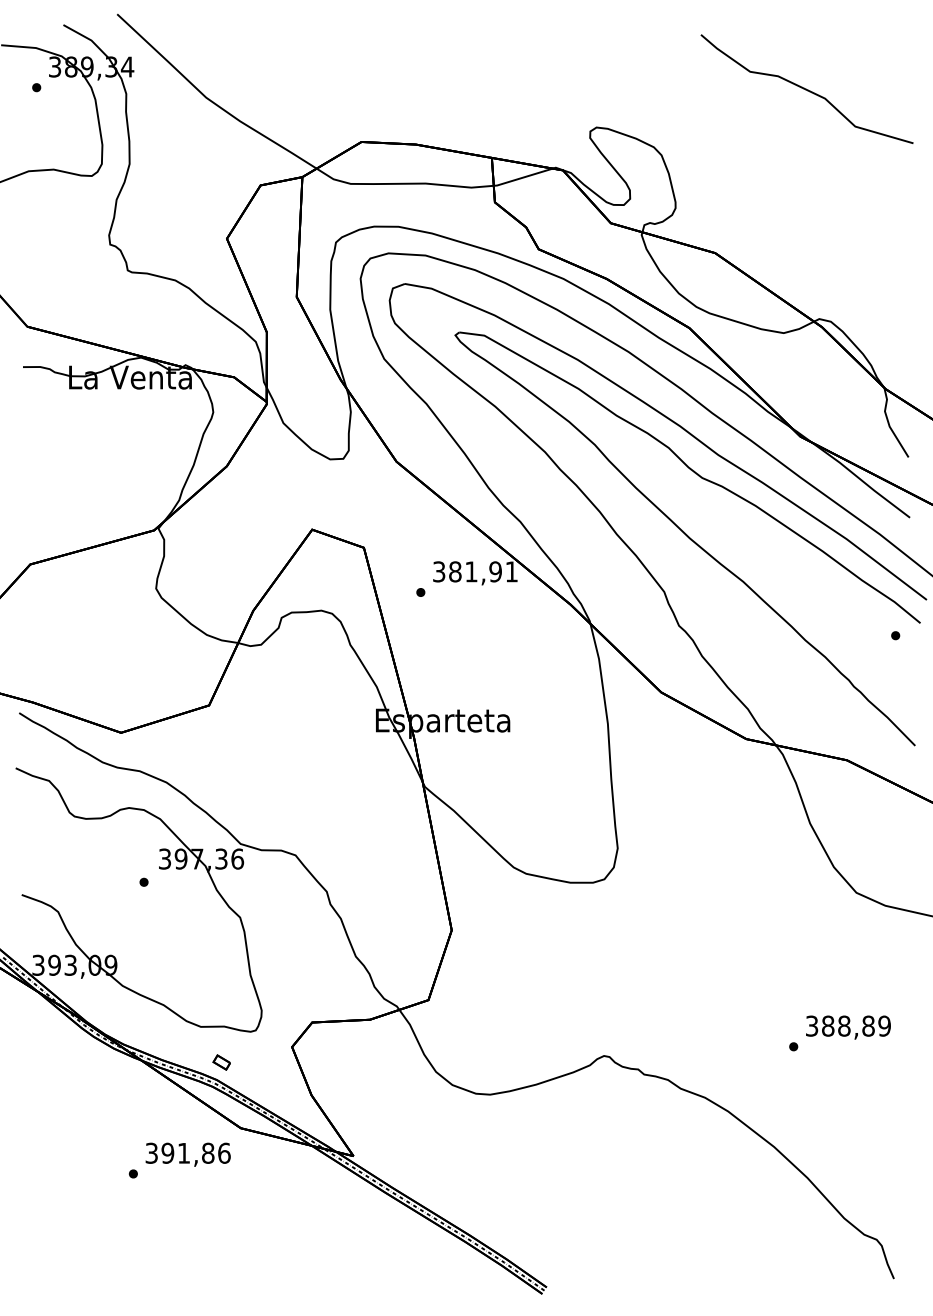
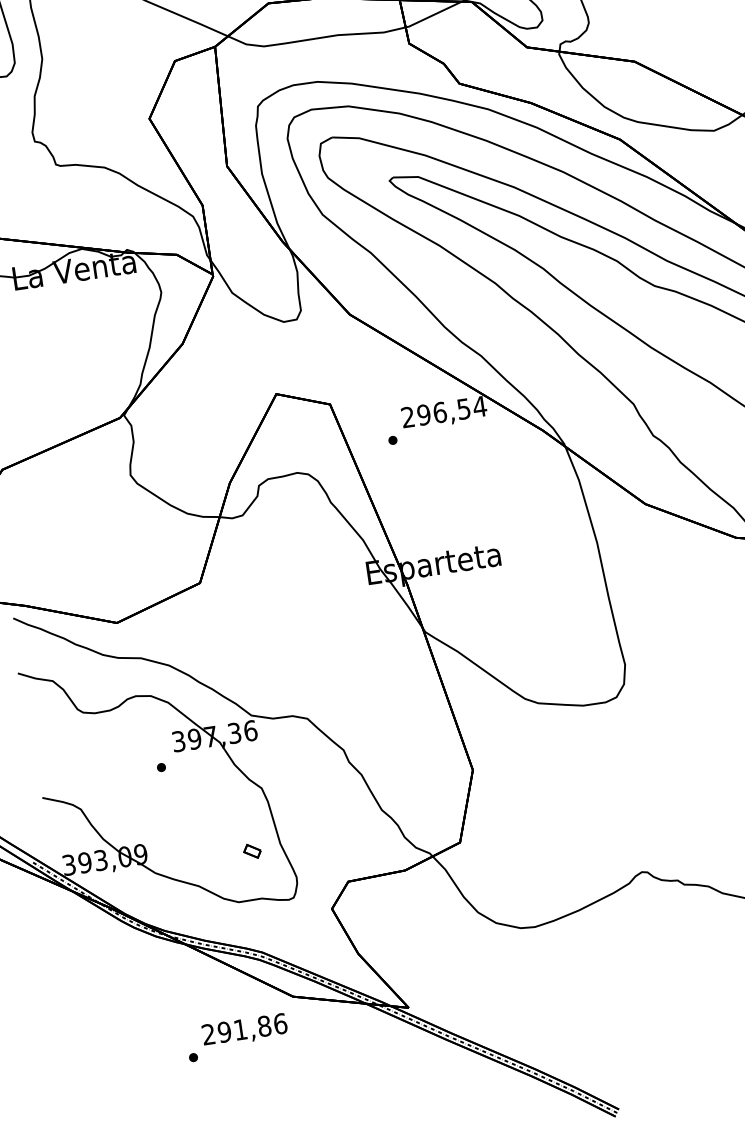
text: (475, 571) -> (443, 411), 381,91 -> 296,54
part: (221, 1062) -> (252, 851), moved
text: (151, 1153) -> (208, 1034), 391,86 -> 291,86

